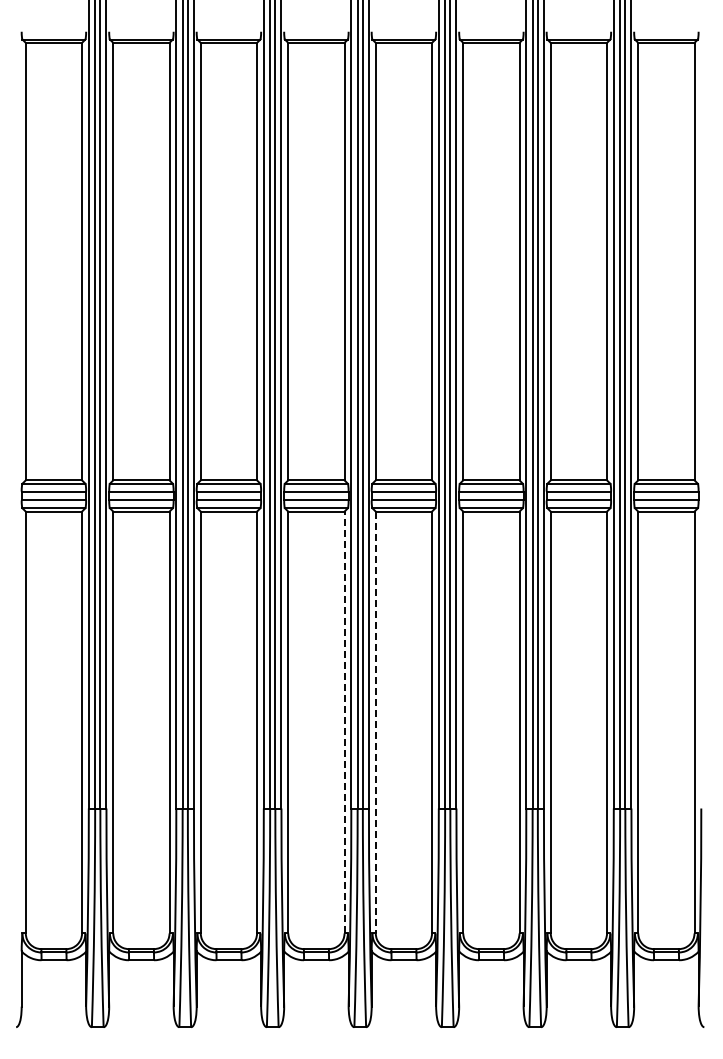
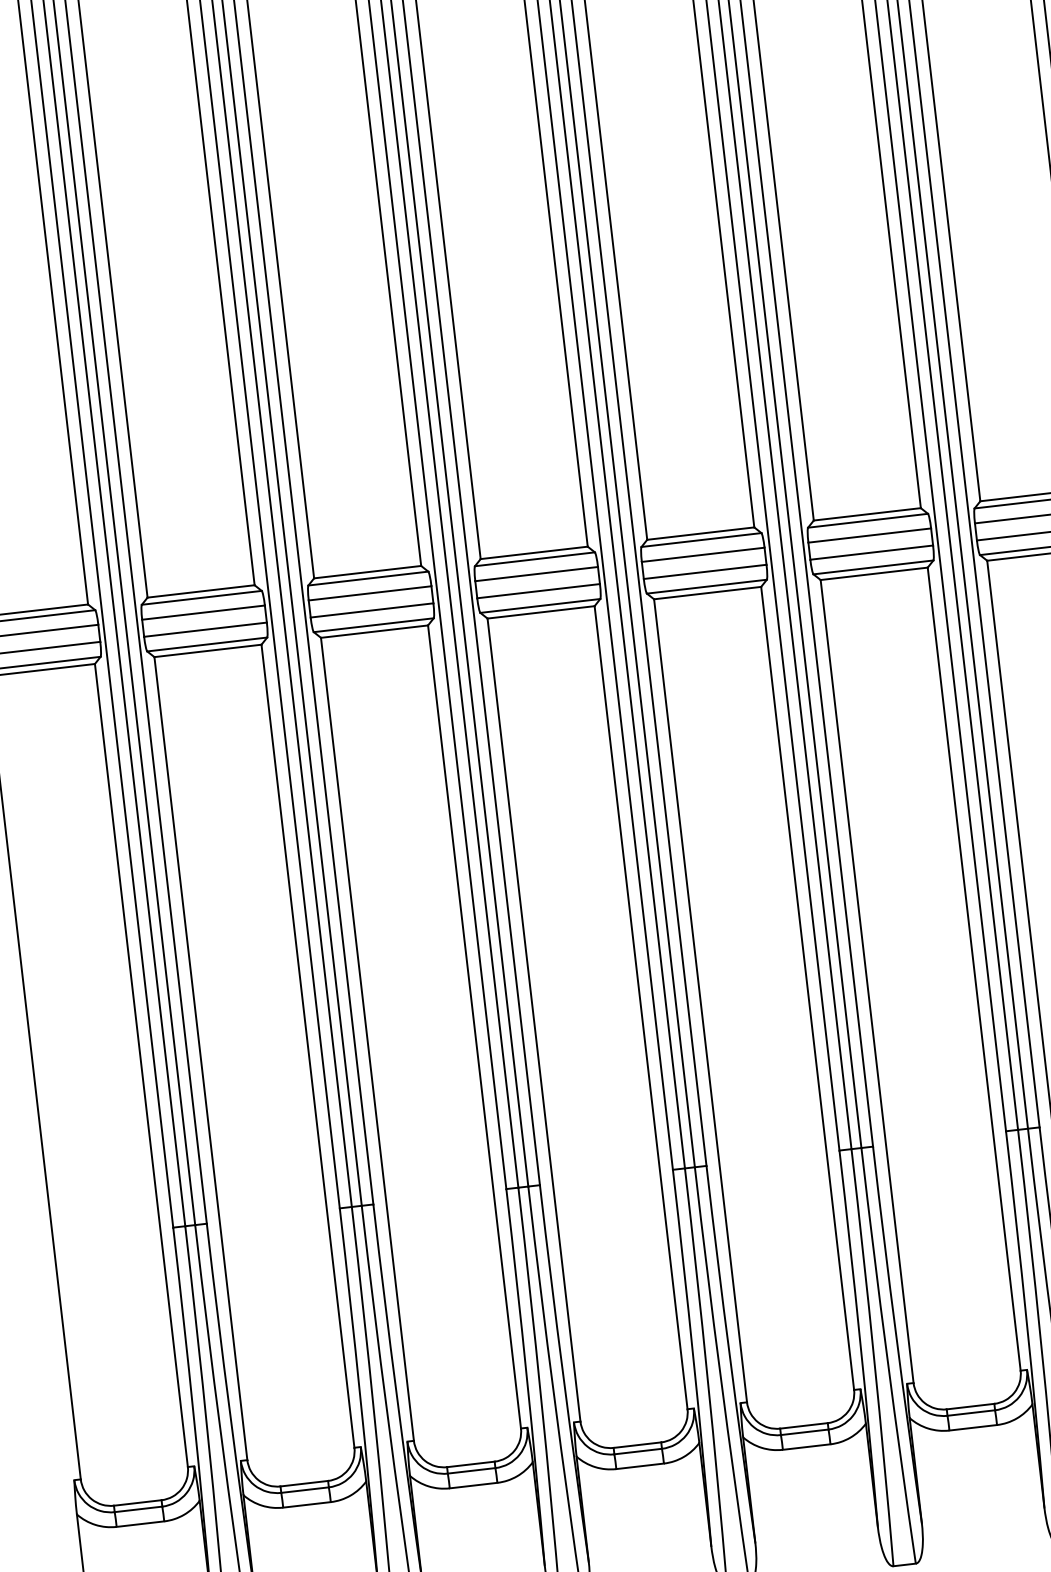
line: (344, 722) -> (640, 1007), dashed -> solid
line: (375, 722) -> (700, 1000), dashed -> solid

